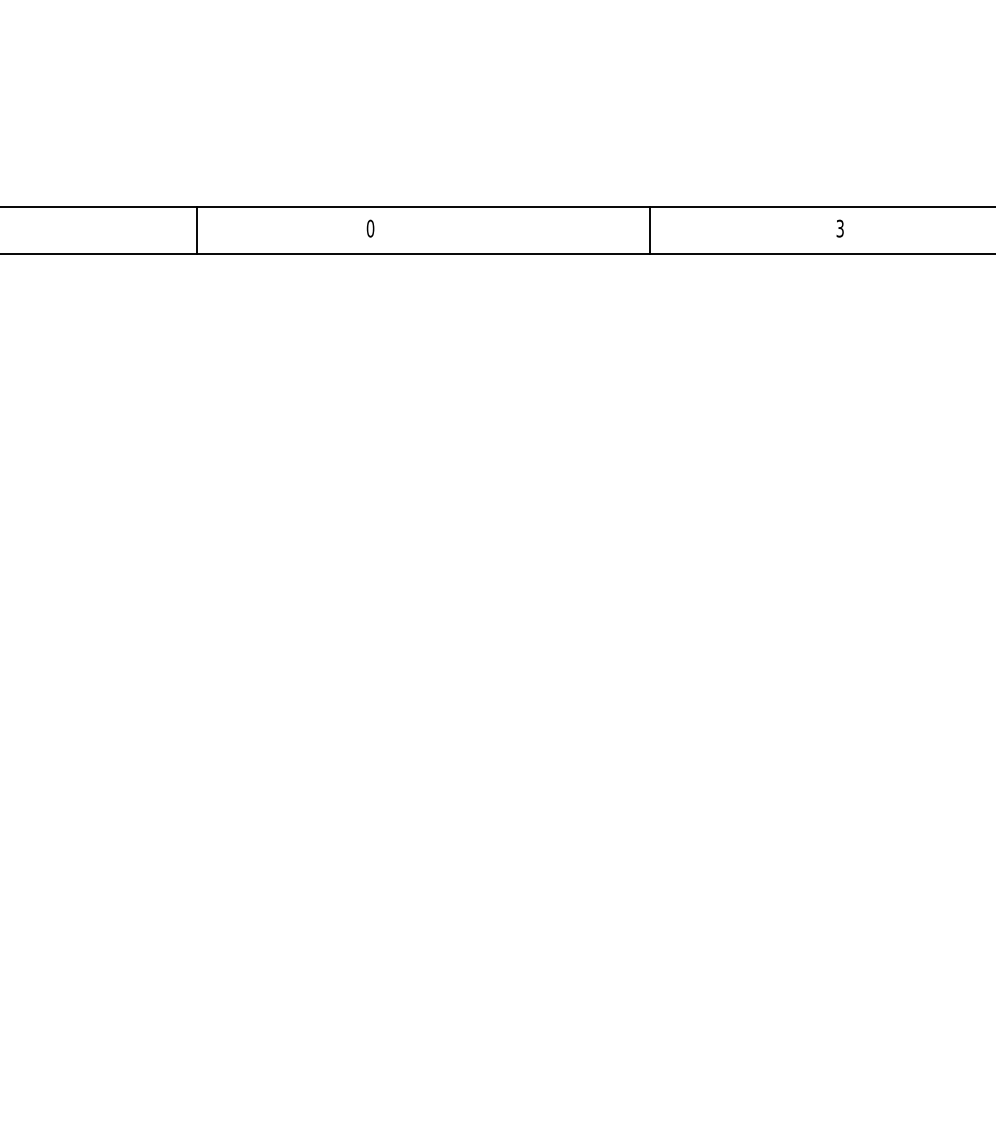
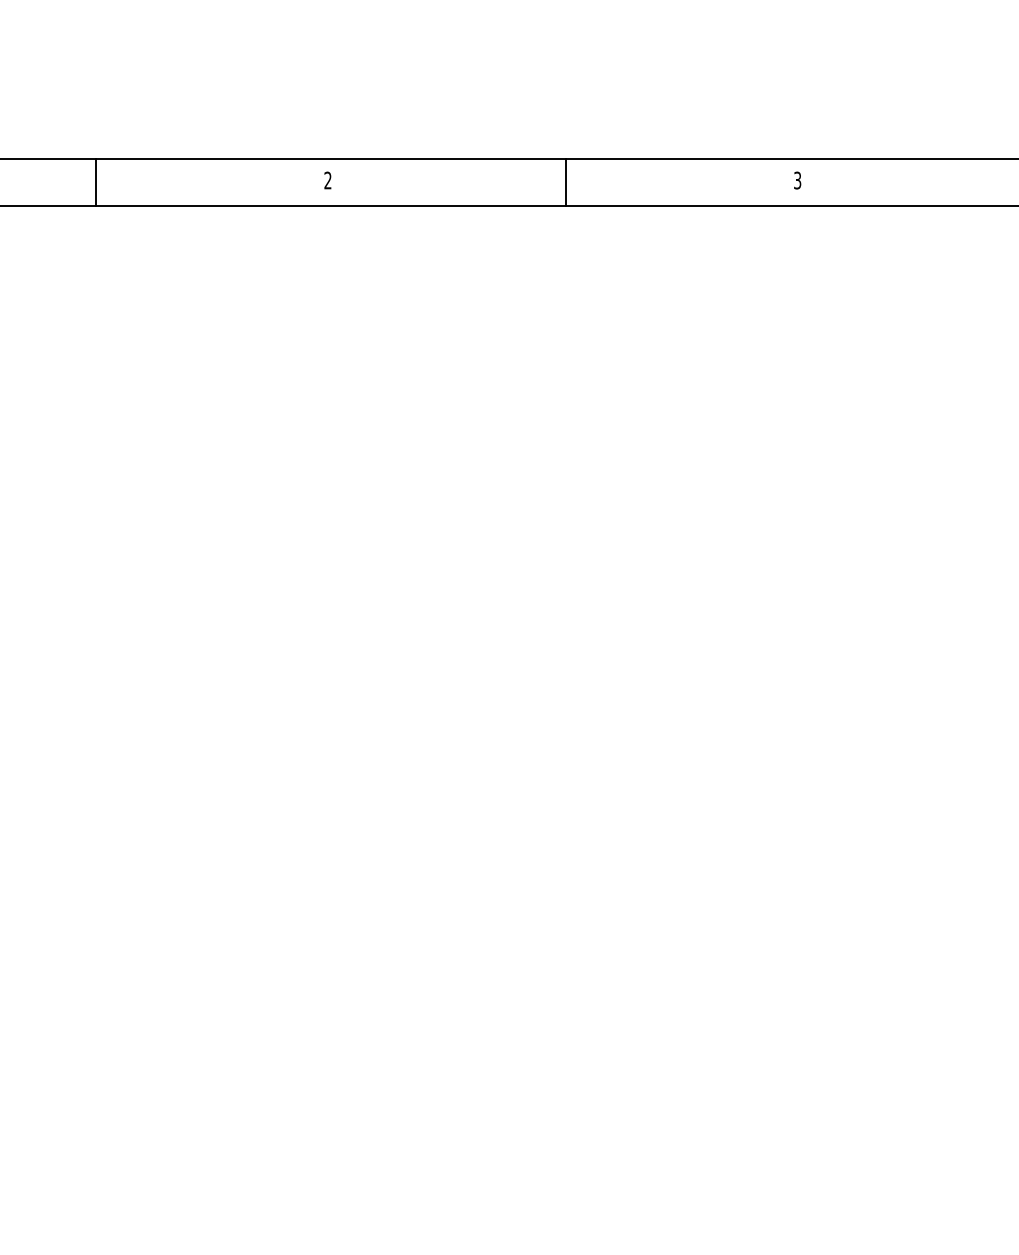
text: (370, 228) -> (327, 180), 0 -> 2
line: (197, 230) -> (96, 182), moved
line: (650, 230) -> (565, 182), moved

